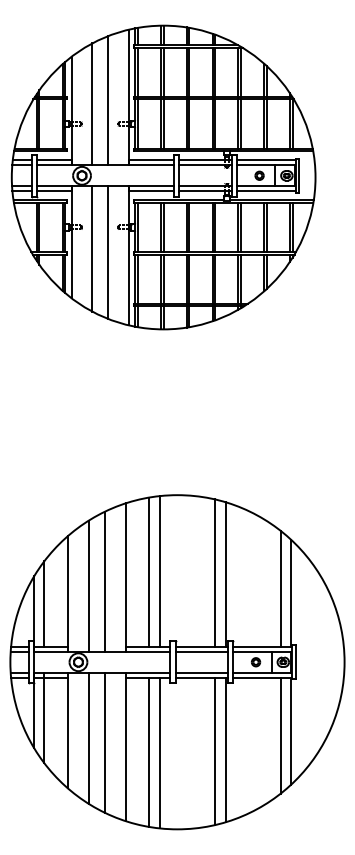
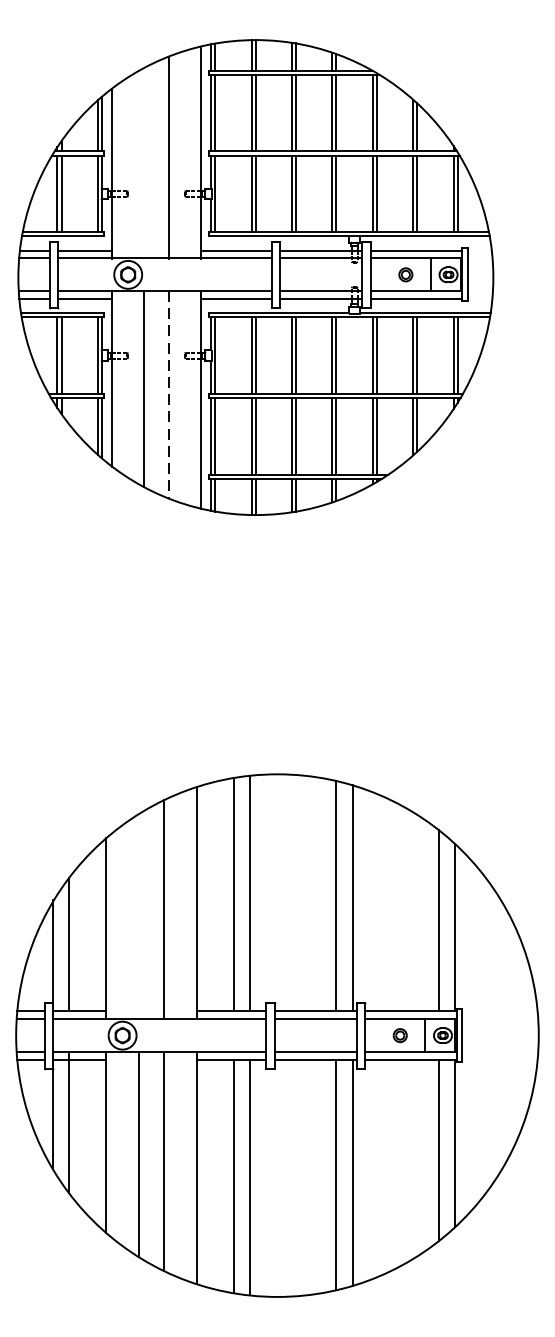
line: (92, 104) -> (144, 163), removed
line: (107, 252) -> (168, 394), solid -> dashed
line: (88, 585) -> (138, 915), removed

